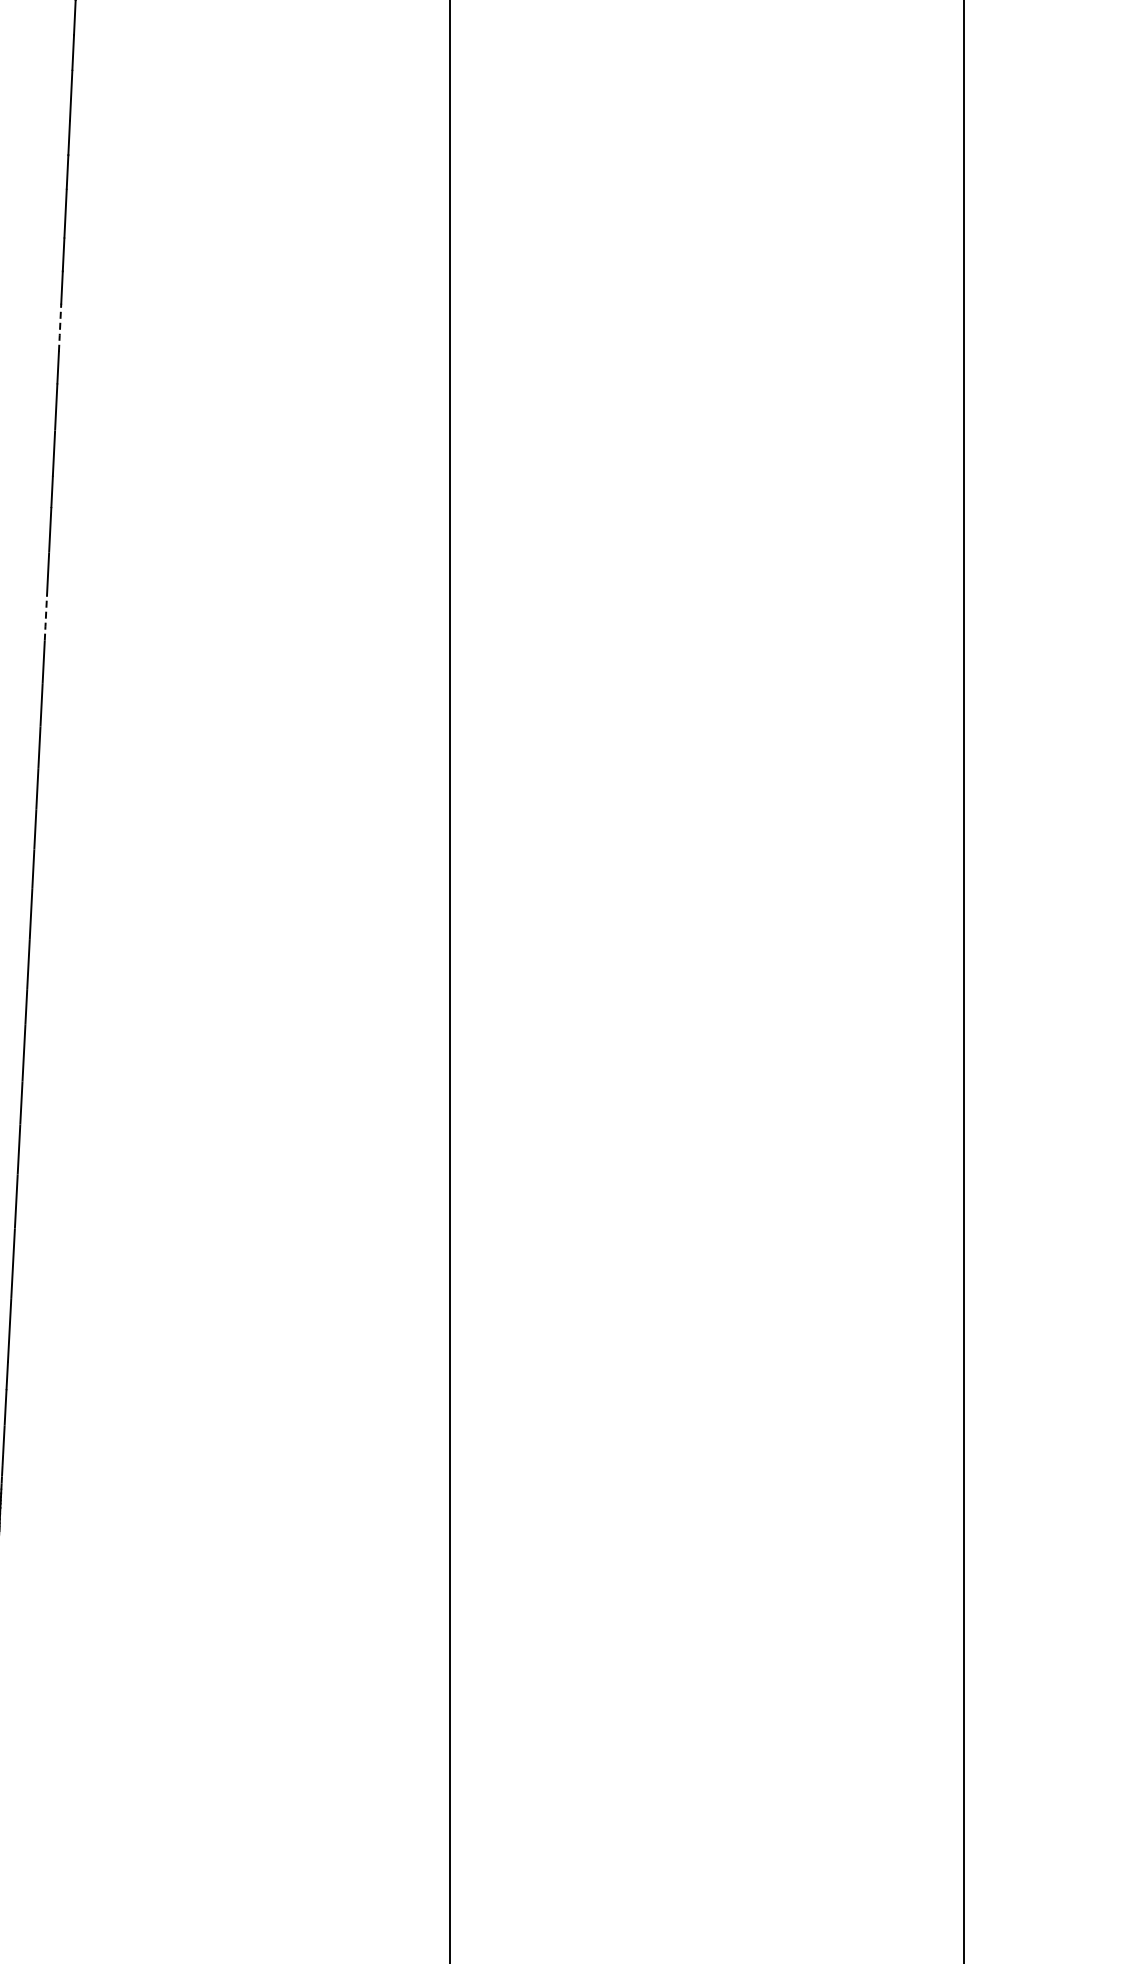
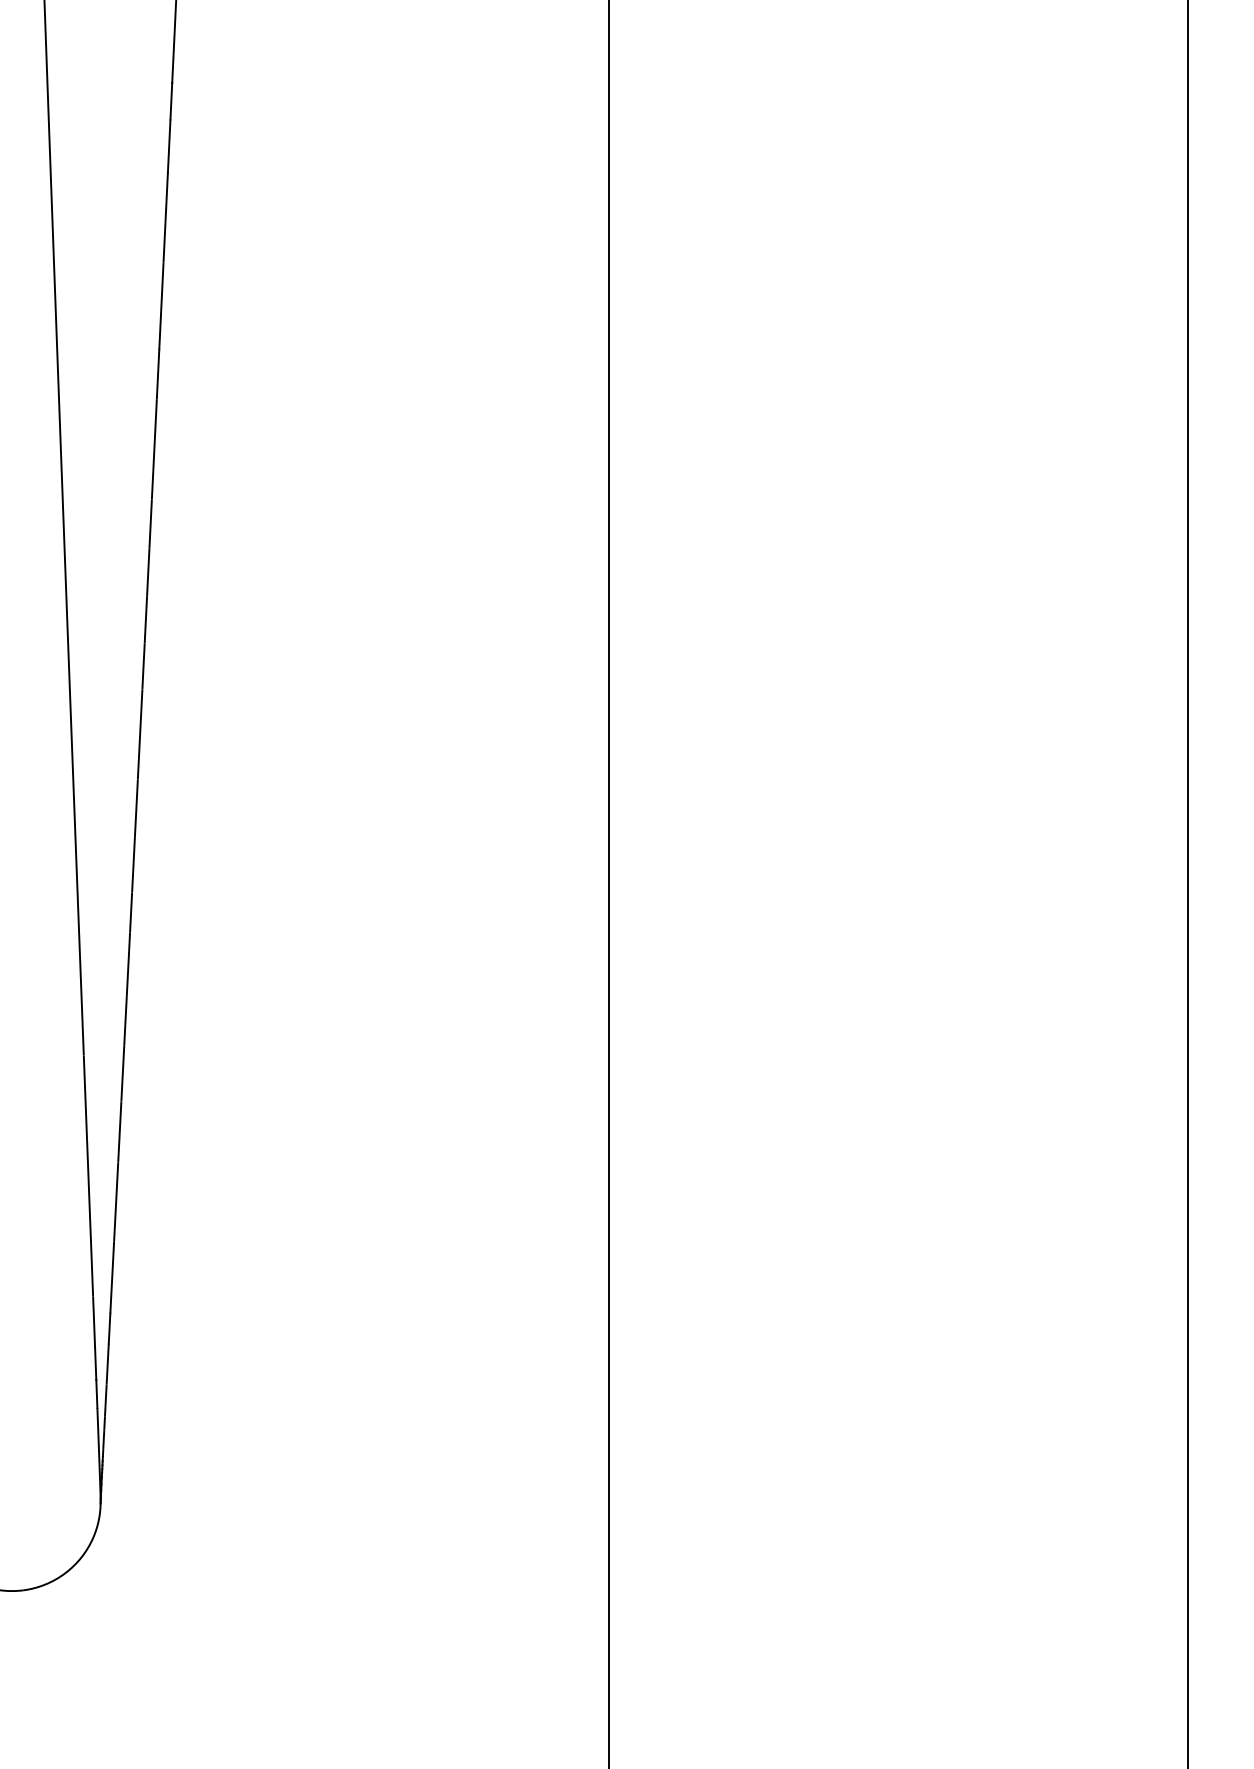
line: (60, 328) -> (169, 147), dashed -> solid
line: (45, 619) -> (152, 475), dashed -> solid

